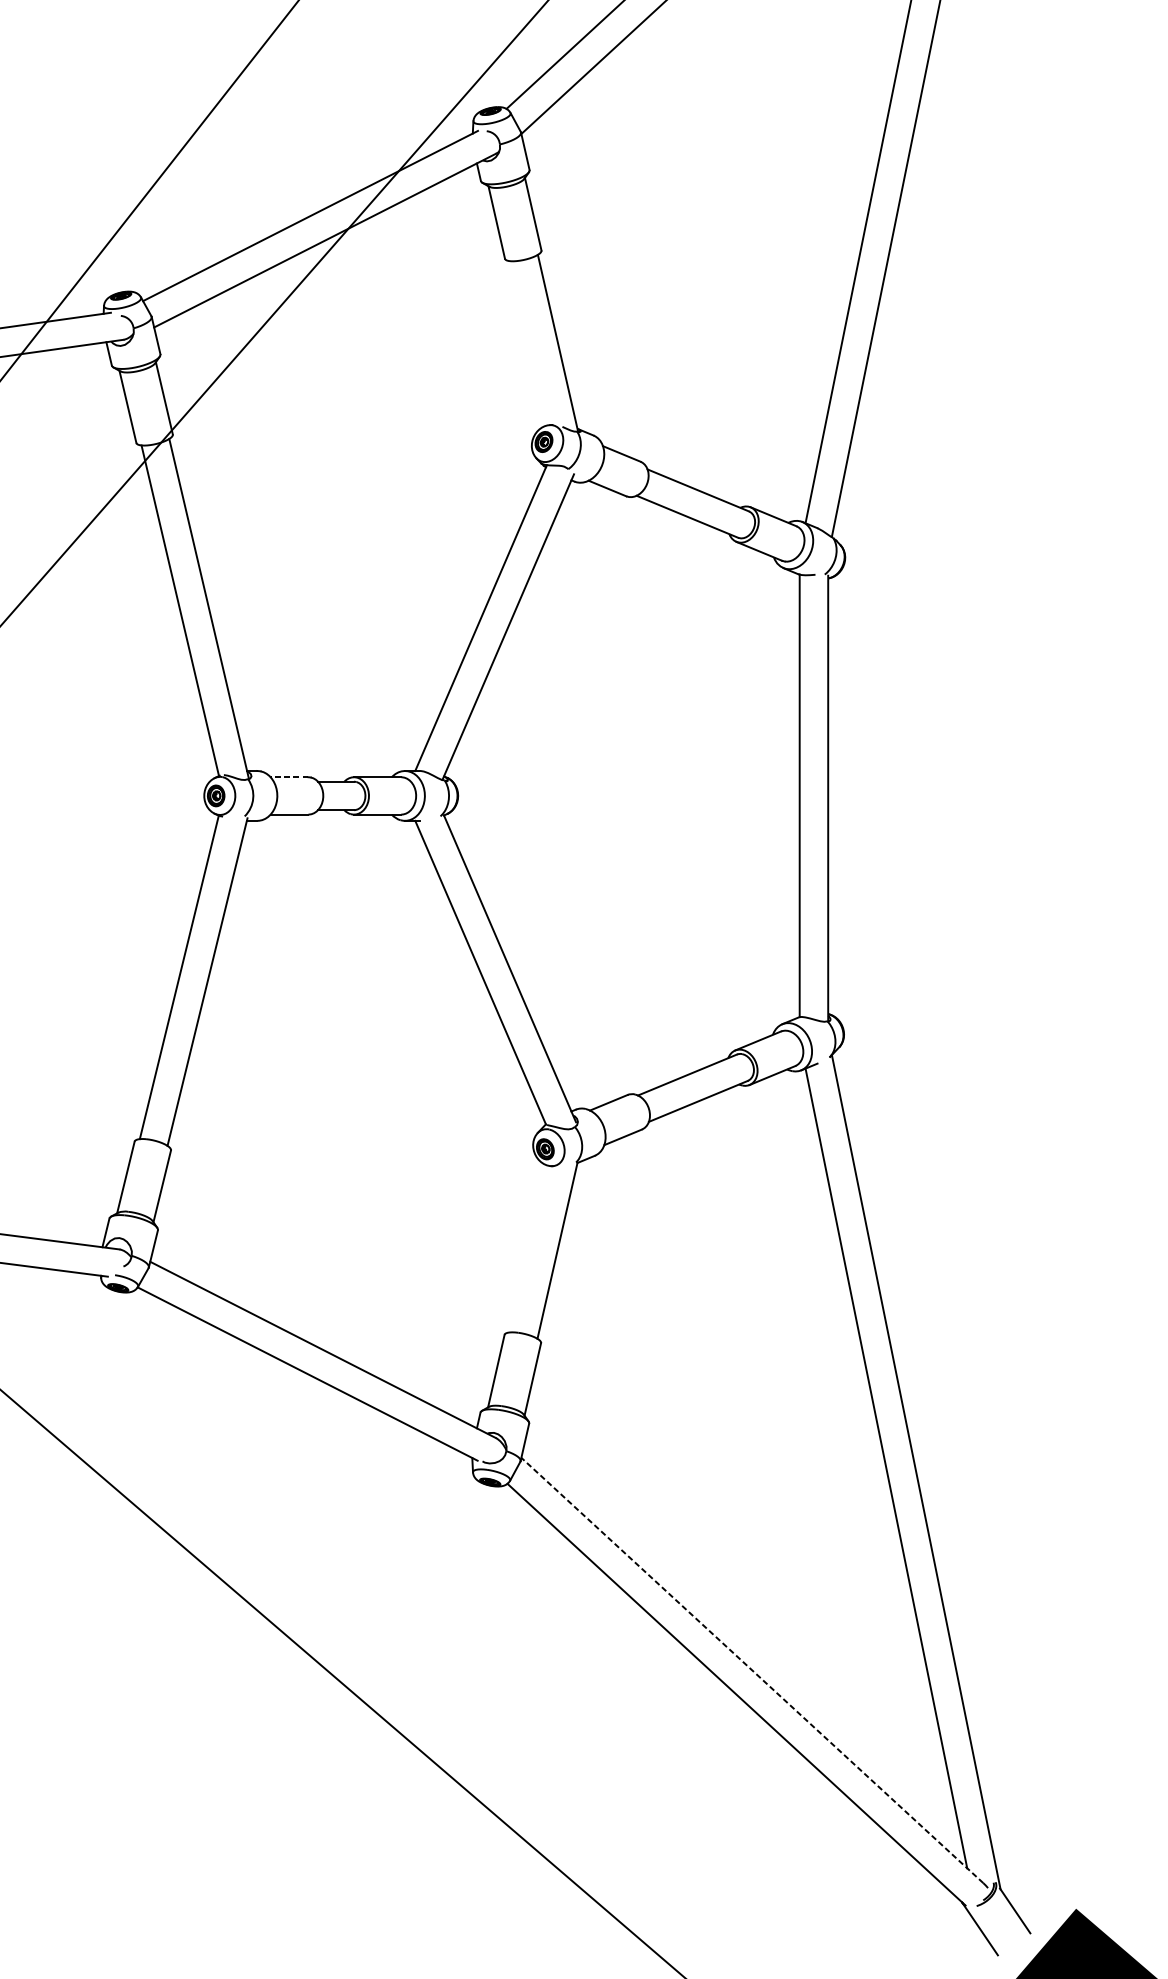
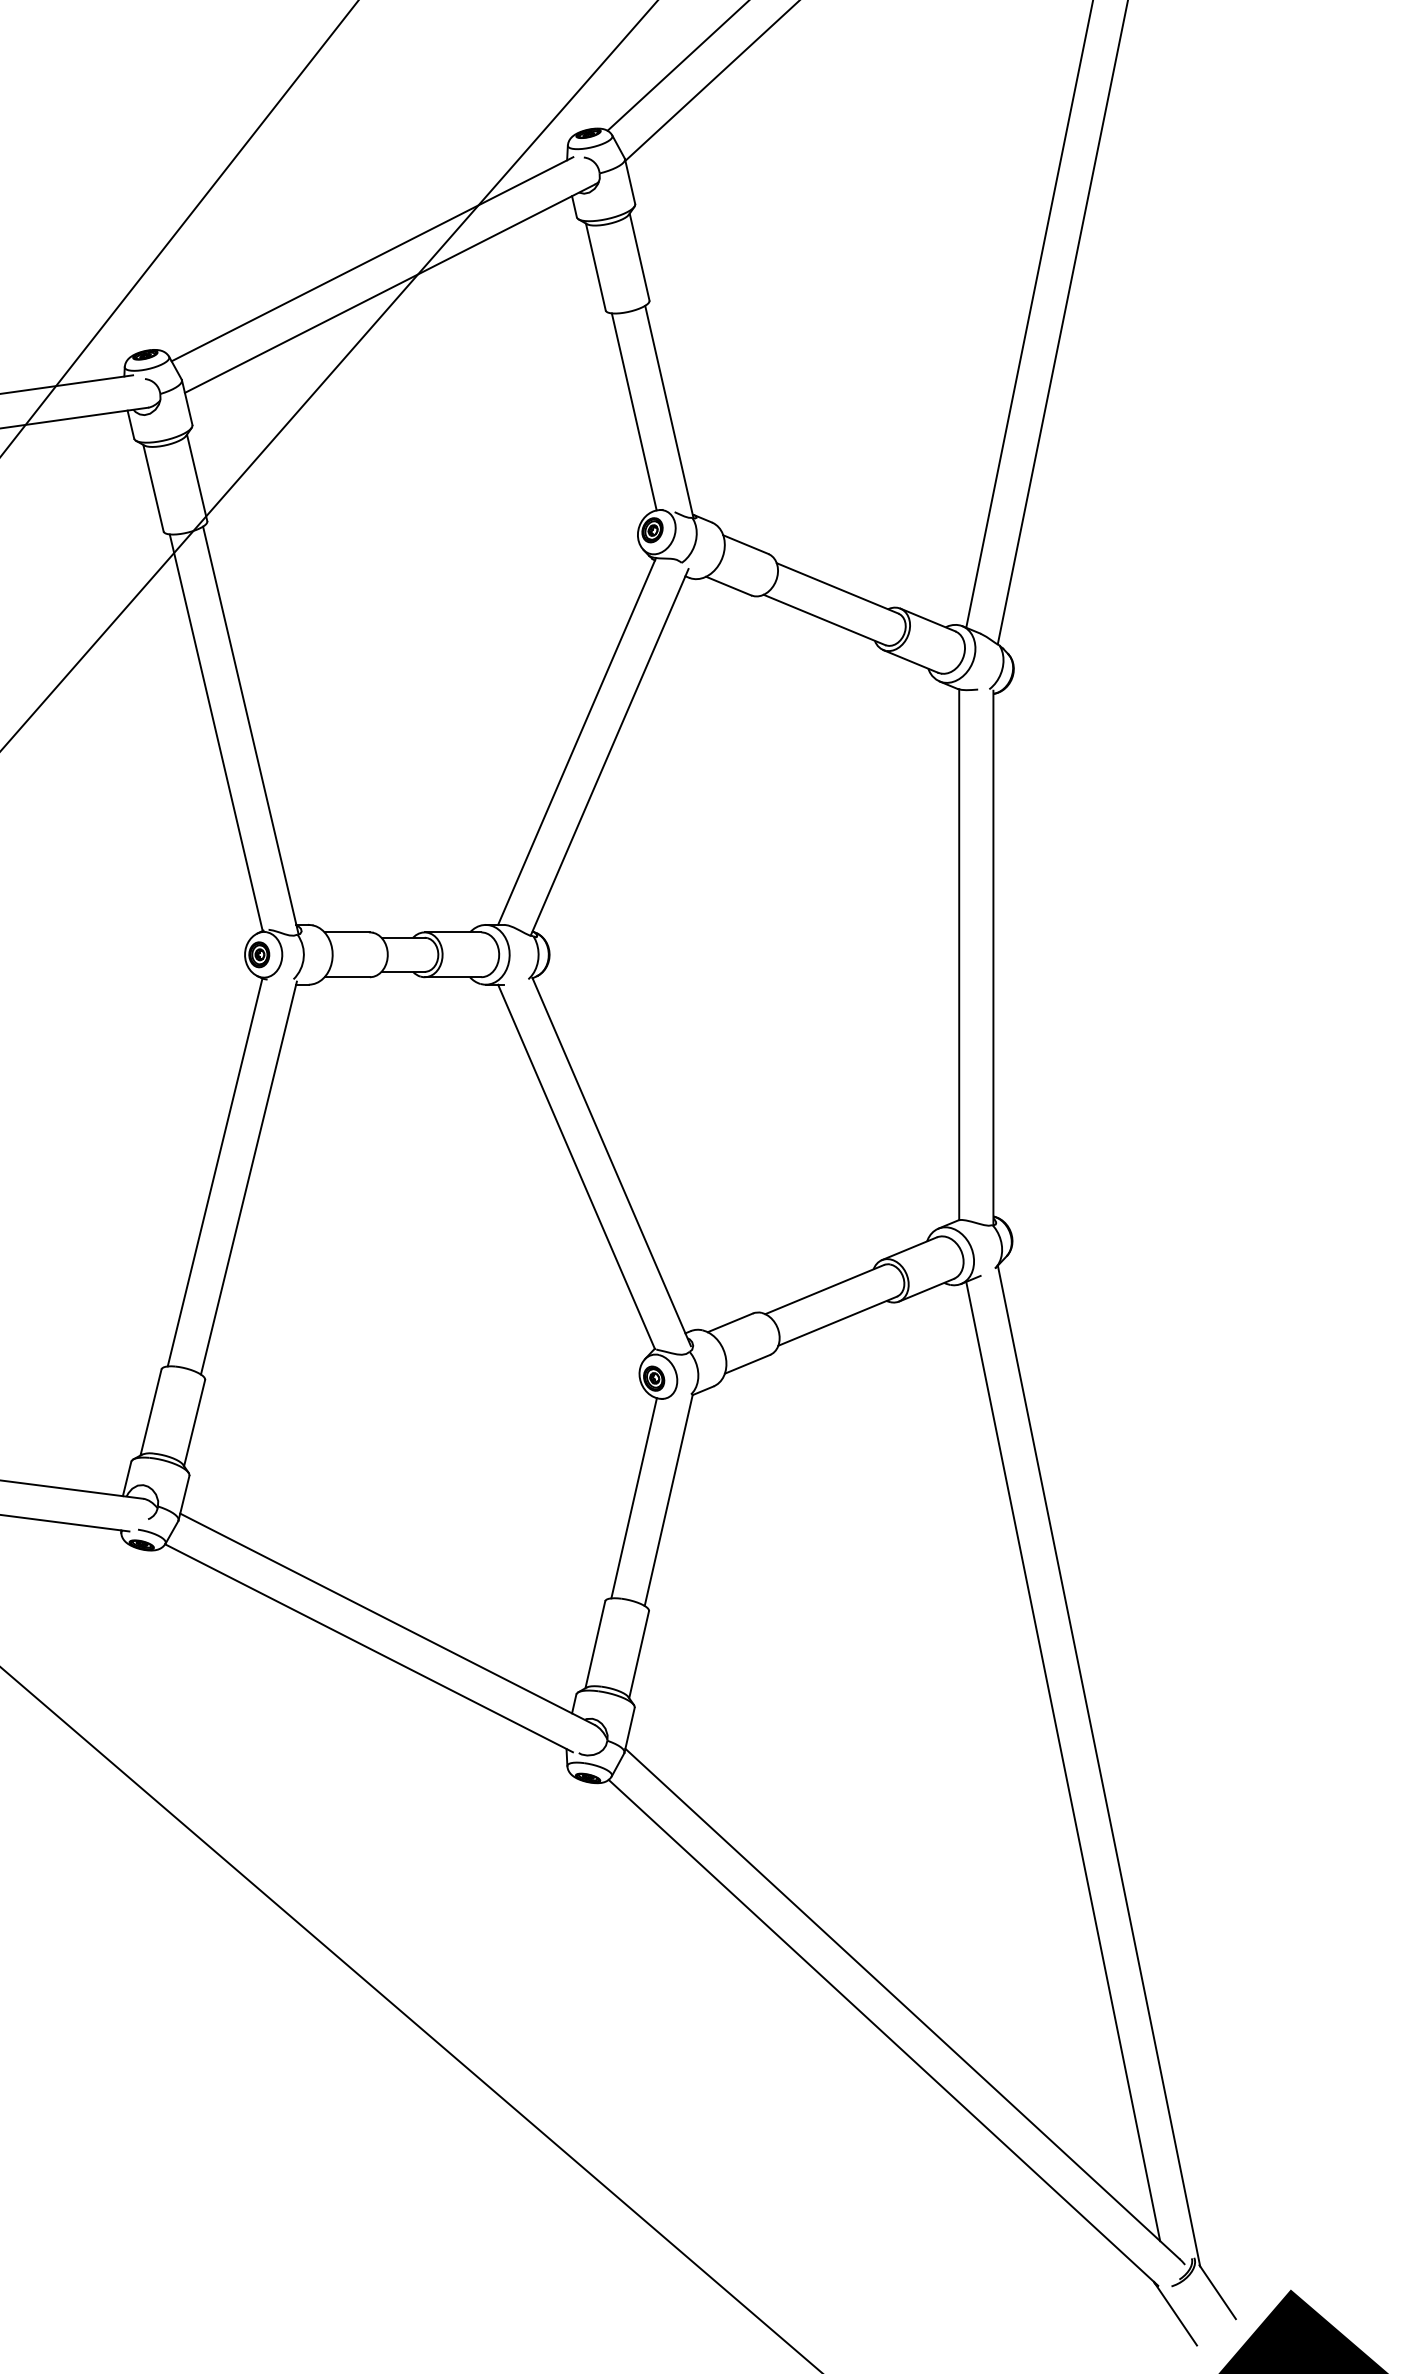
line: (528, 342) -> (633, 411), added
line: (289, 777) -> (347, 932), dashed -> solid
line: (528, 1249) -> (633, 1498), added
line: (752, 1670) -> (902, 2003), dashed -> solid

